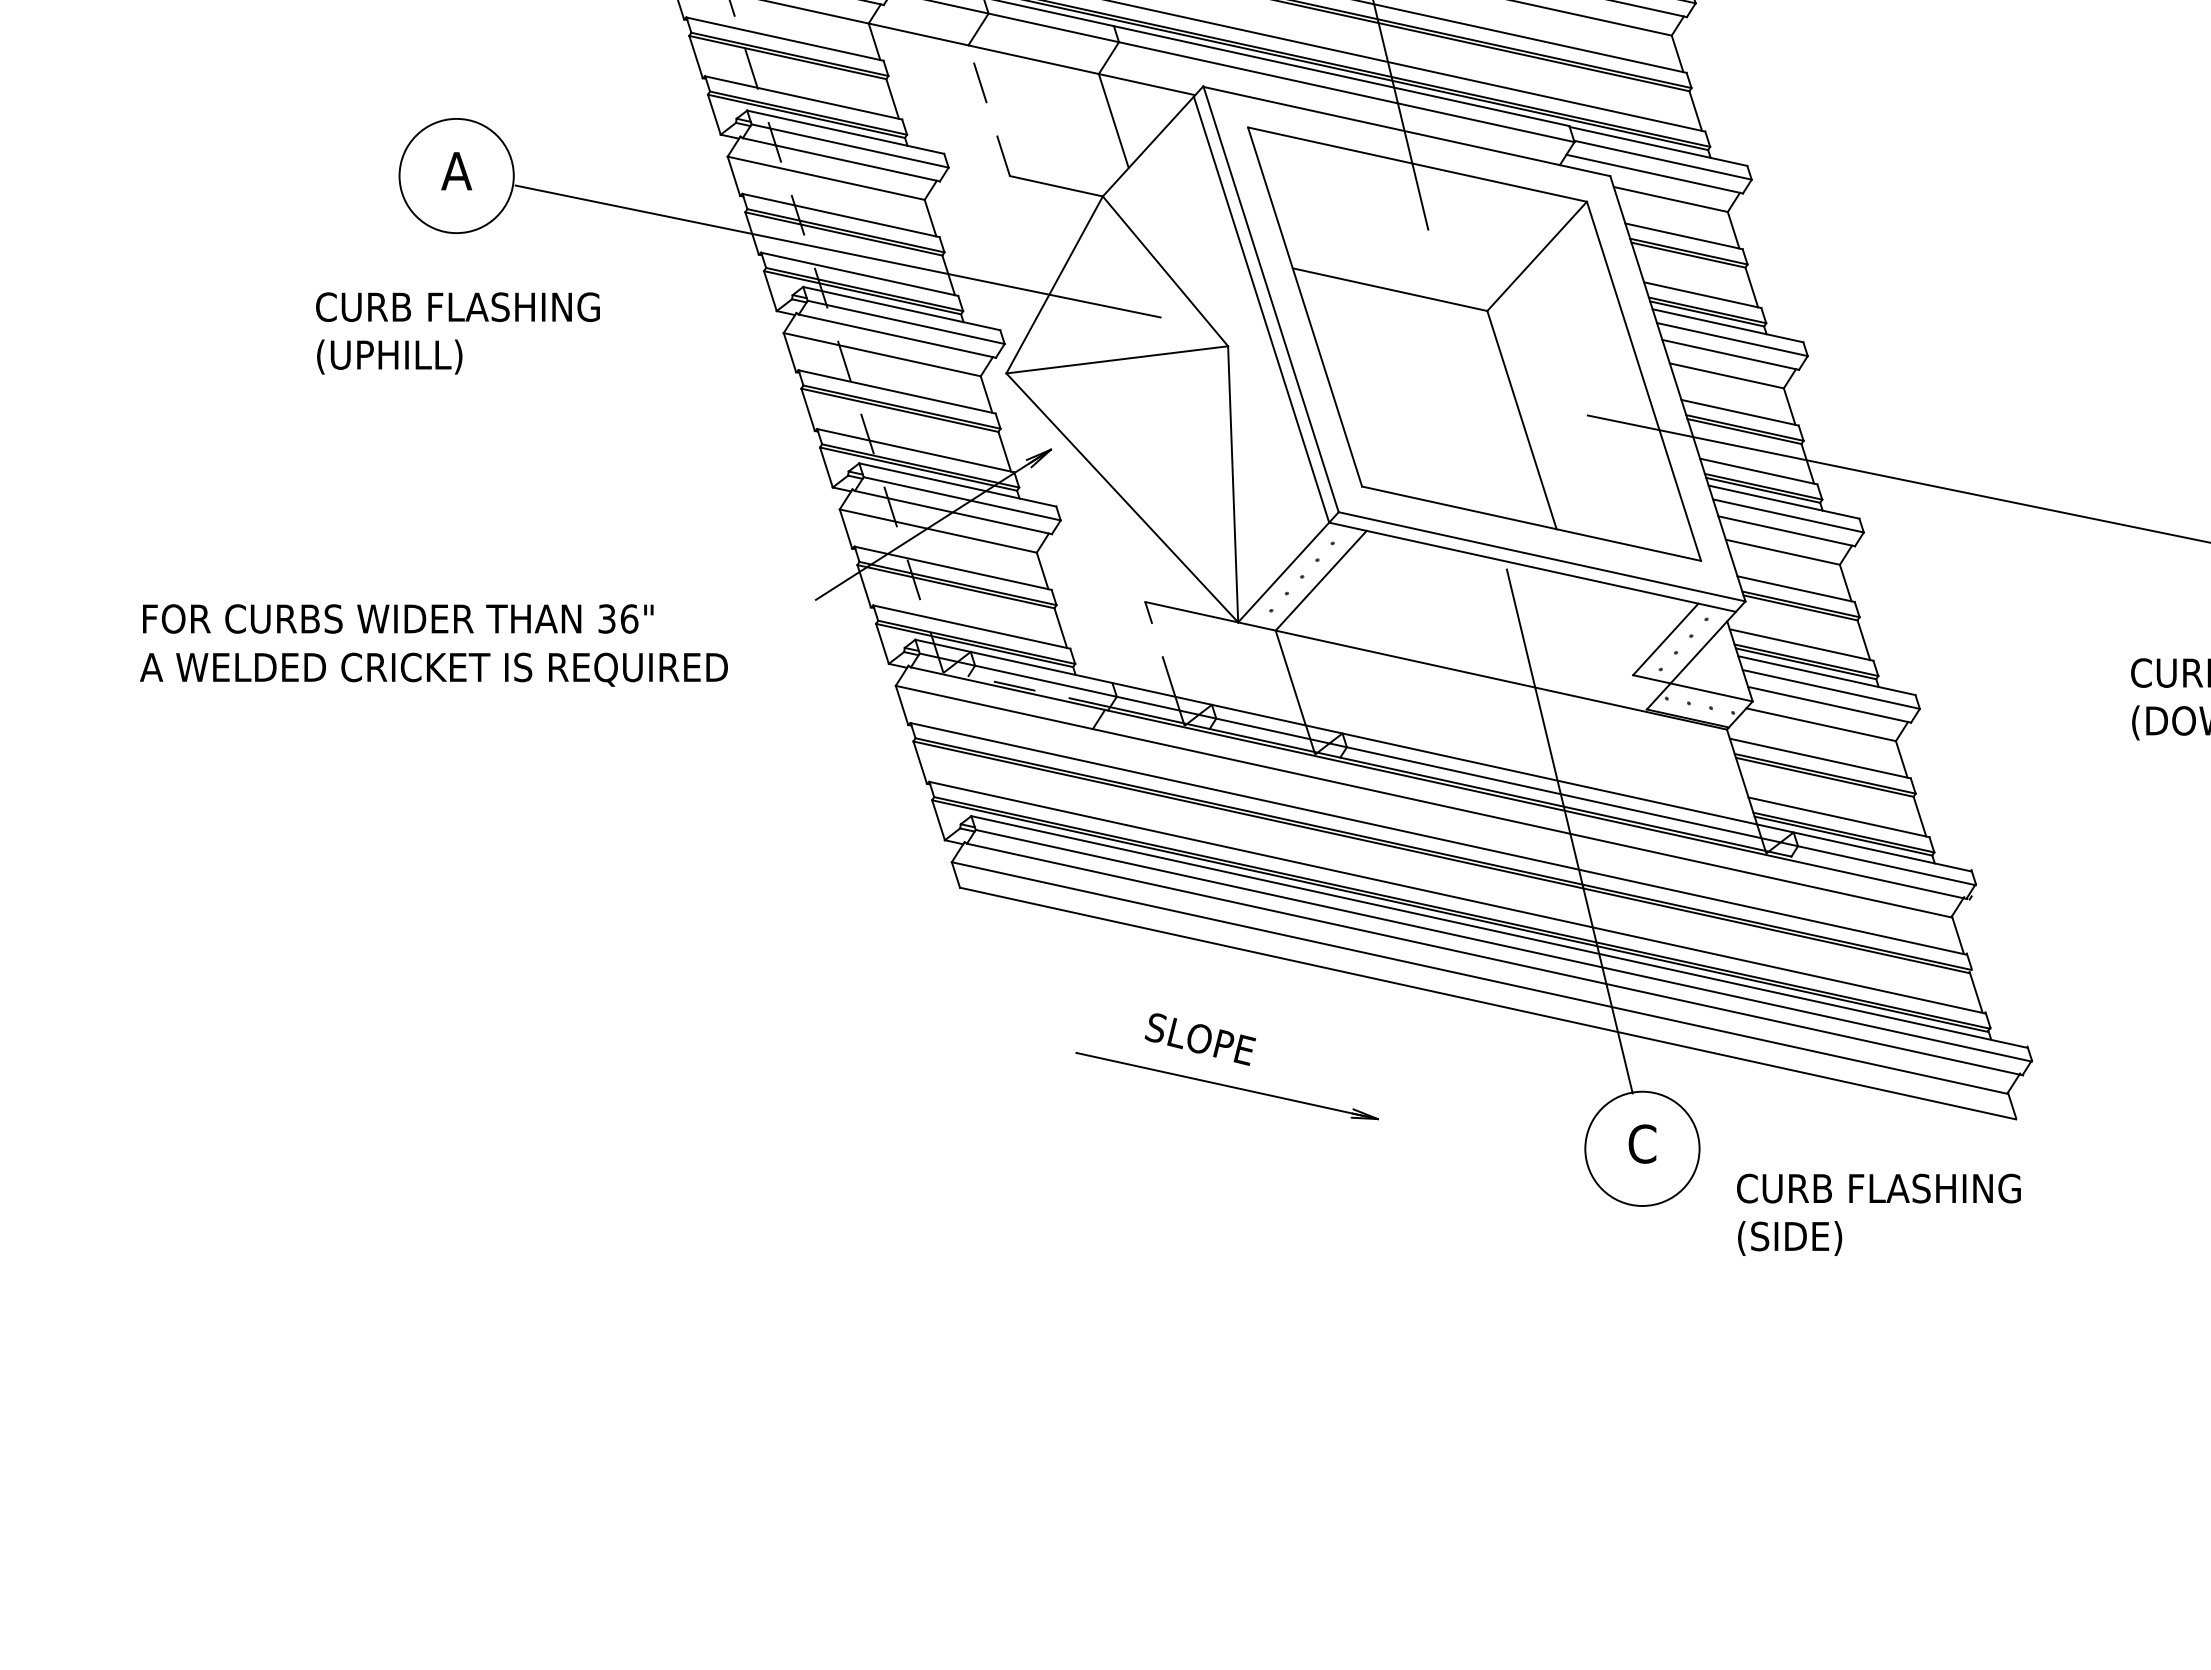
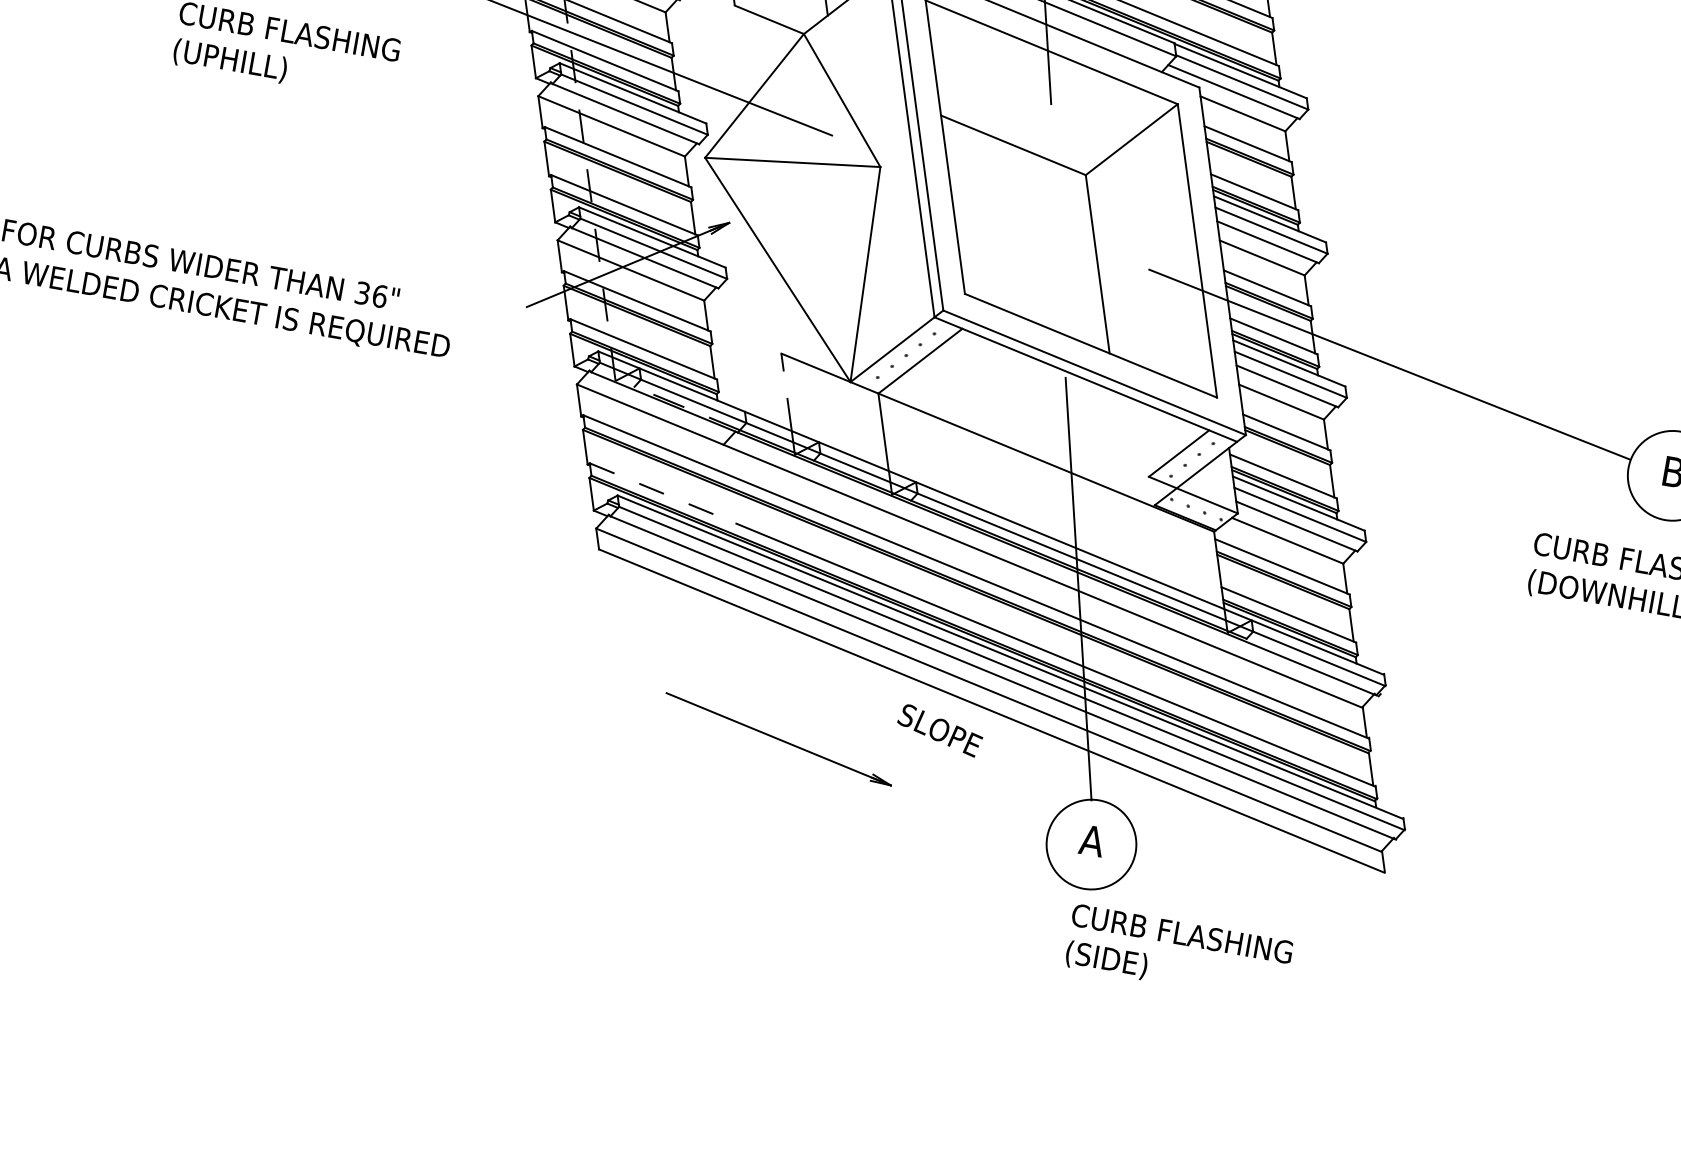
line: (1027, 803) -> (662, 493), solid -> dashed
text: (1200, 1039) -> (940, 730), moved
text: (1642, 1143) -> (1092, 840), C -> A
text: (1878, 1214) -> (1178, 953), moved

